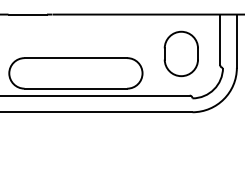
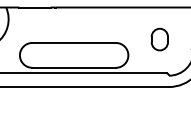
part: (180, 53) -> (159, 39), size x0.6

